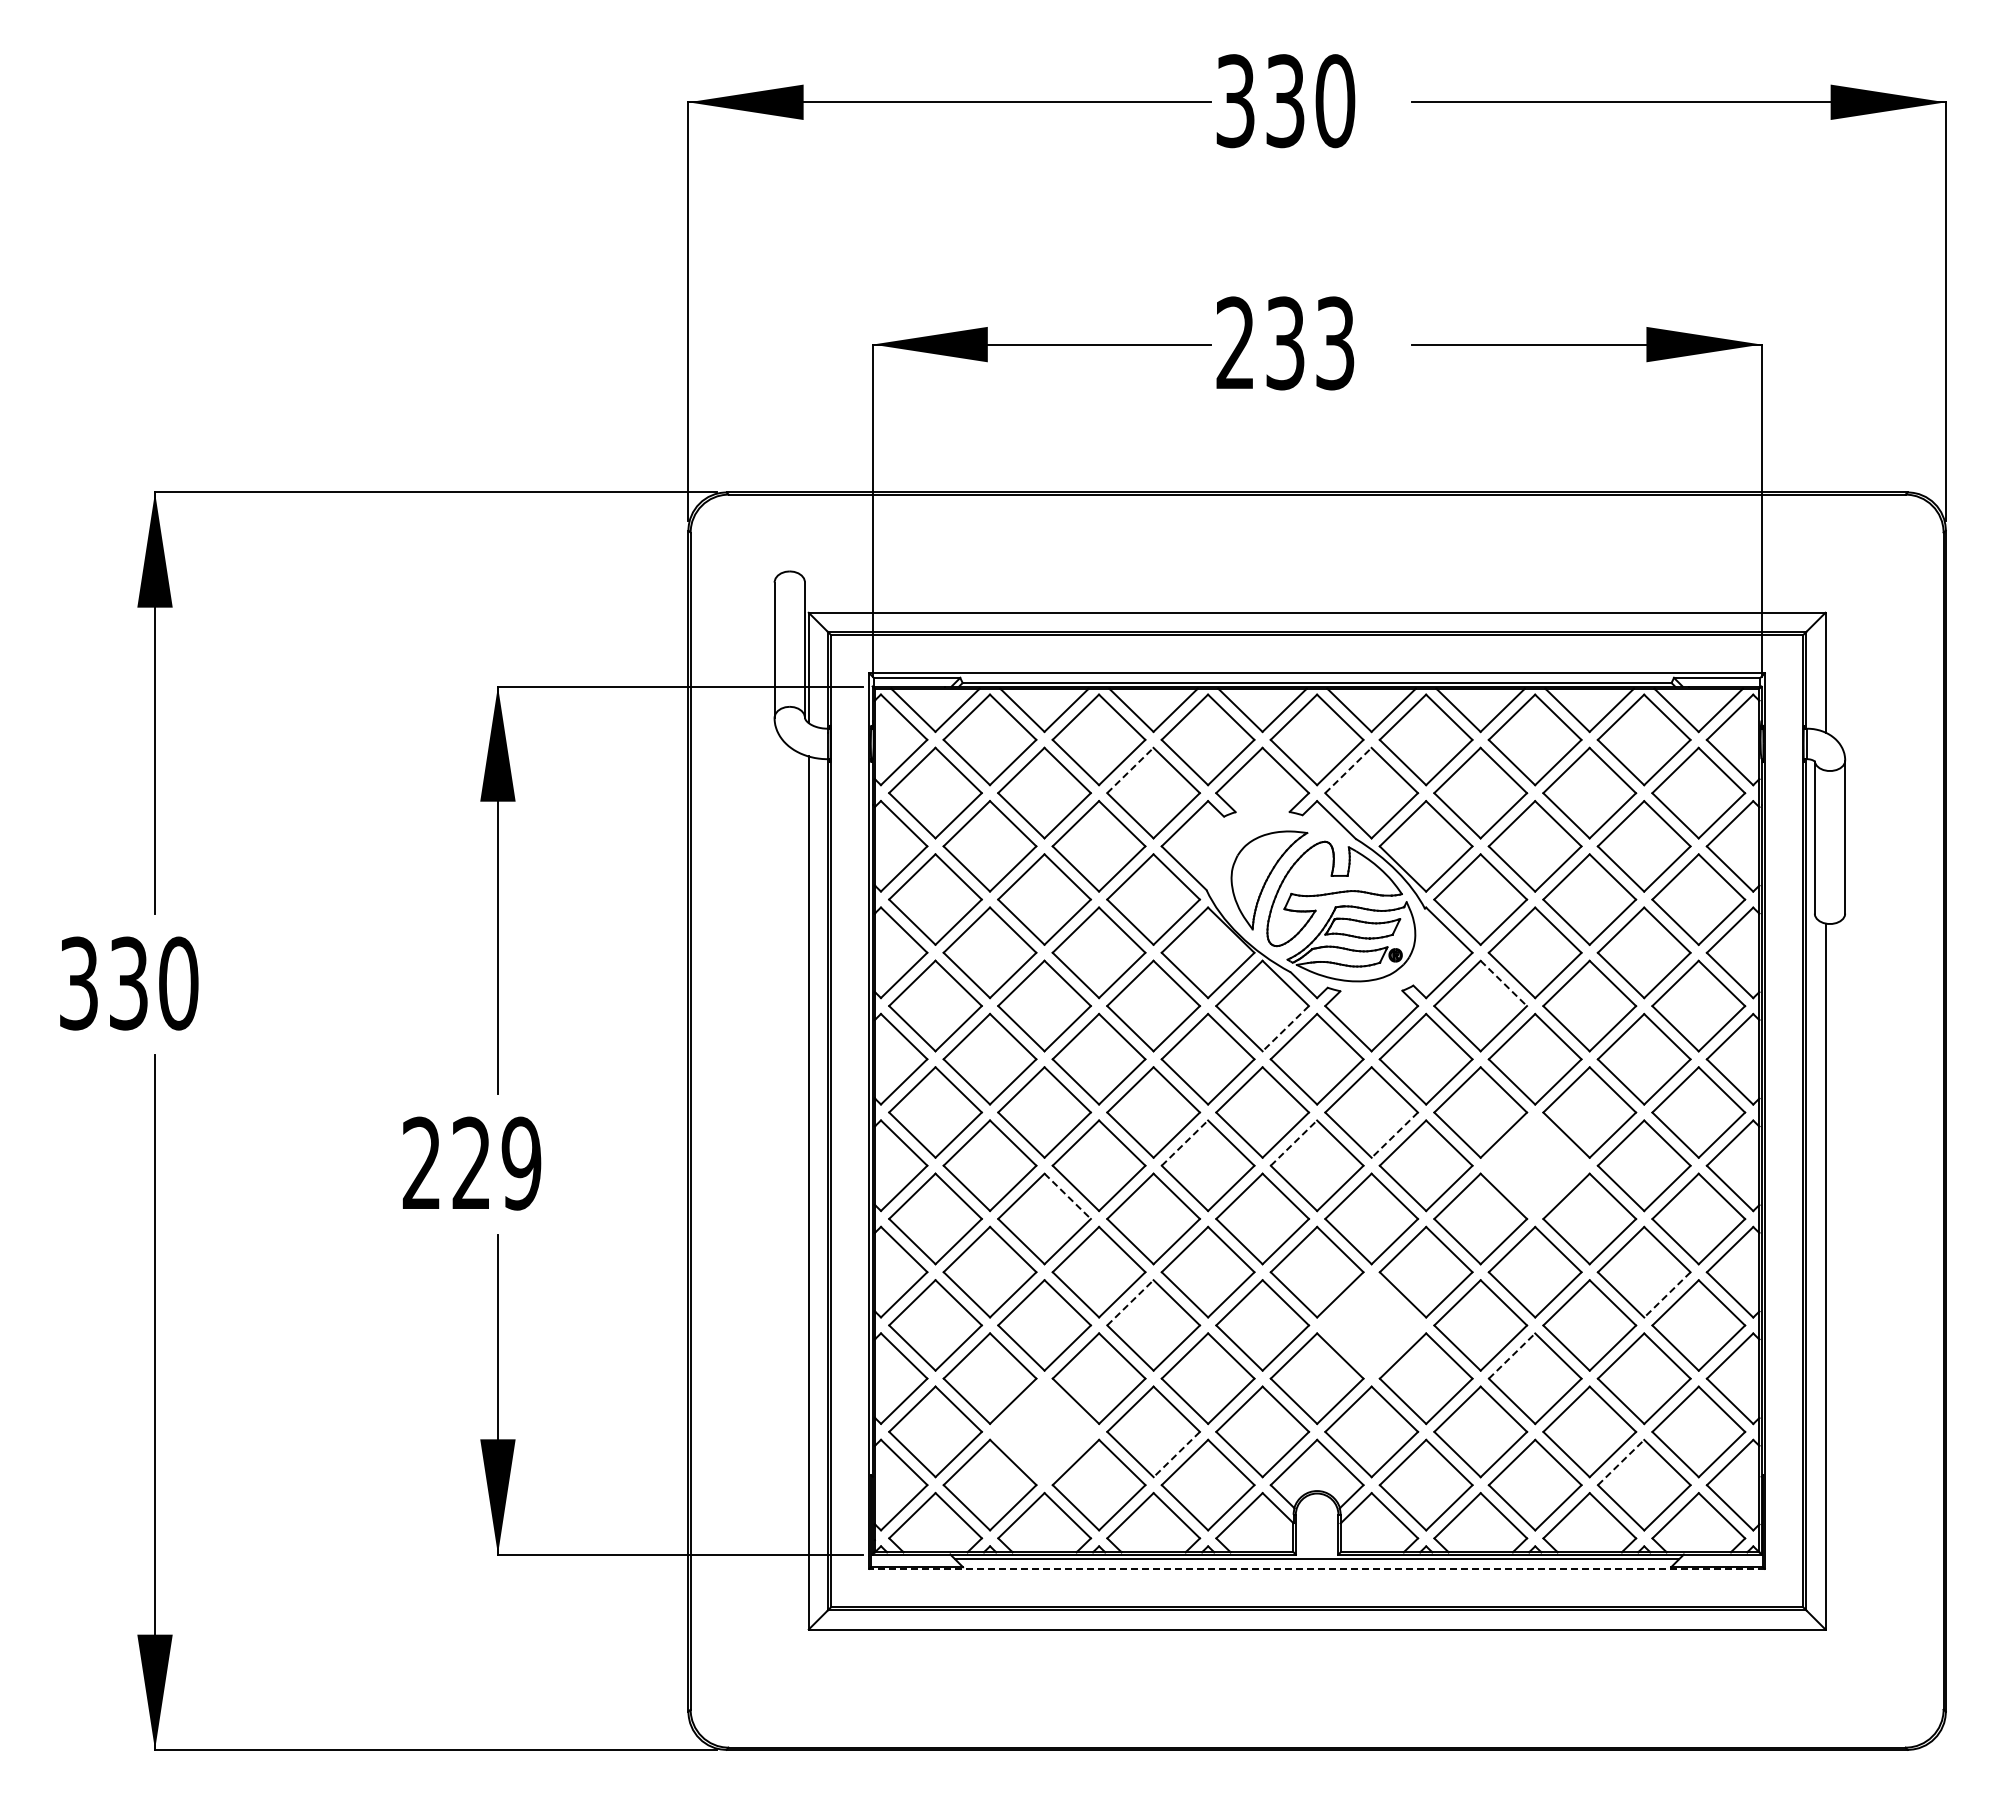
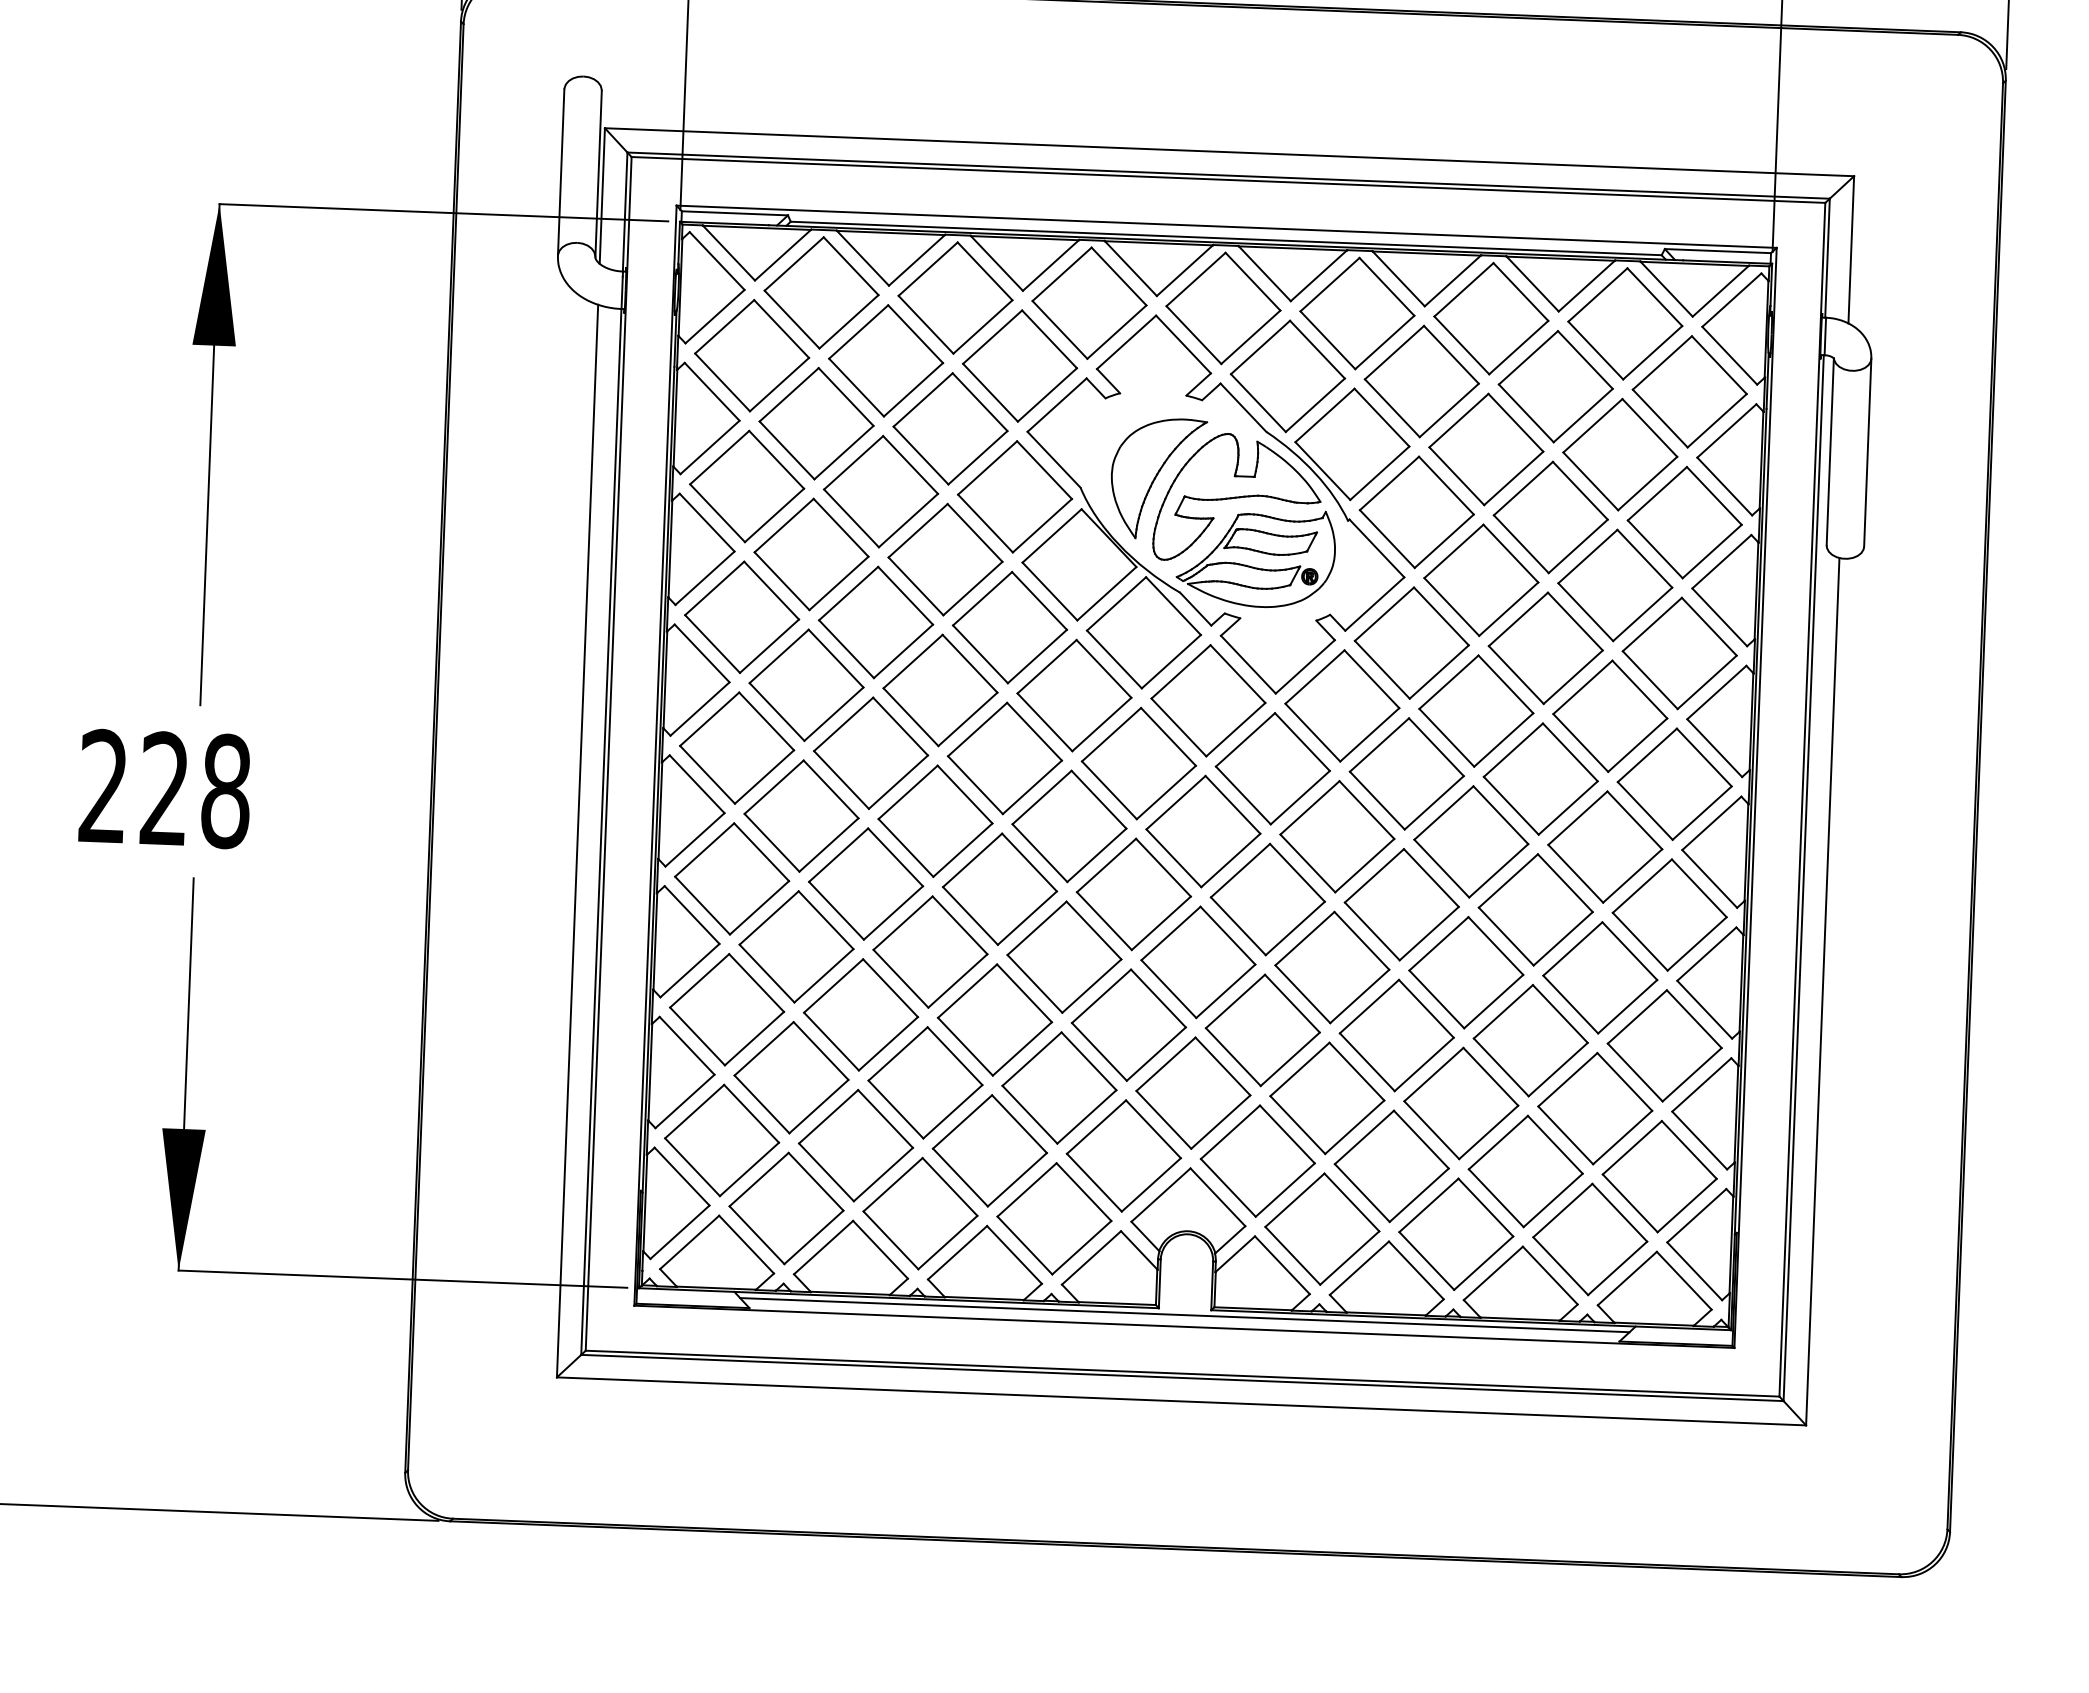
line: (1130, 770) -> (992, 337), dashed -> solid
line: (1348, 770) -> (1260, 347), dashed -> solid
line: (1504, 983) -> (1442, 616), dashed -> solid
line: (1285, 1029) -> (1170, 662), dashed -> solid
line: (1394, 1135) -> (1299, 798), dashed -> solid
line: (1185, 1142) -> (1042, 796), dashed -> solid
line: (1294, 1142) -> (1176, 801), dashed -> solid
text: (521, 1163) -> (226, 791), 229 -> 228
part: (1534, 1165) -> (1470, 841), added
line: (1068, 1196) -> (896, 857), dashed -> solid
line: (1667, 1295) -> (1627, 1007), dashed -> solid
line: (1130, 1302) -> (967, 990), dashed -> solid
part: (1371, 1325) -> (1262, 1030), added
line: (1512, 1355) -> (1434, 1073), dashed -> solid
part: (1044, 1431) -> (855, 1145), added
line: (1176, 1454) -> (1017, 1179), dashed -> solid
line: (1621, 1462) -> (1563, 1210), dashed -> solid
line: (1317, 1568) -> (1184, 1326), dashed -> solid

